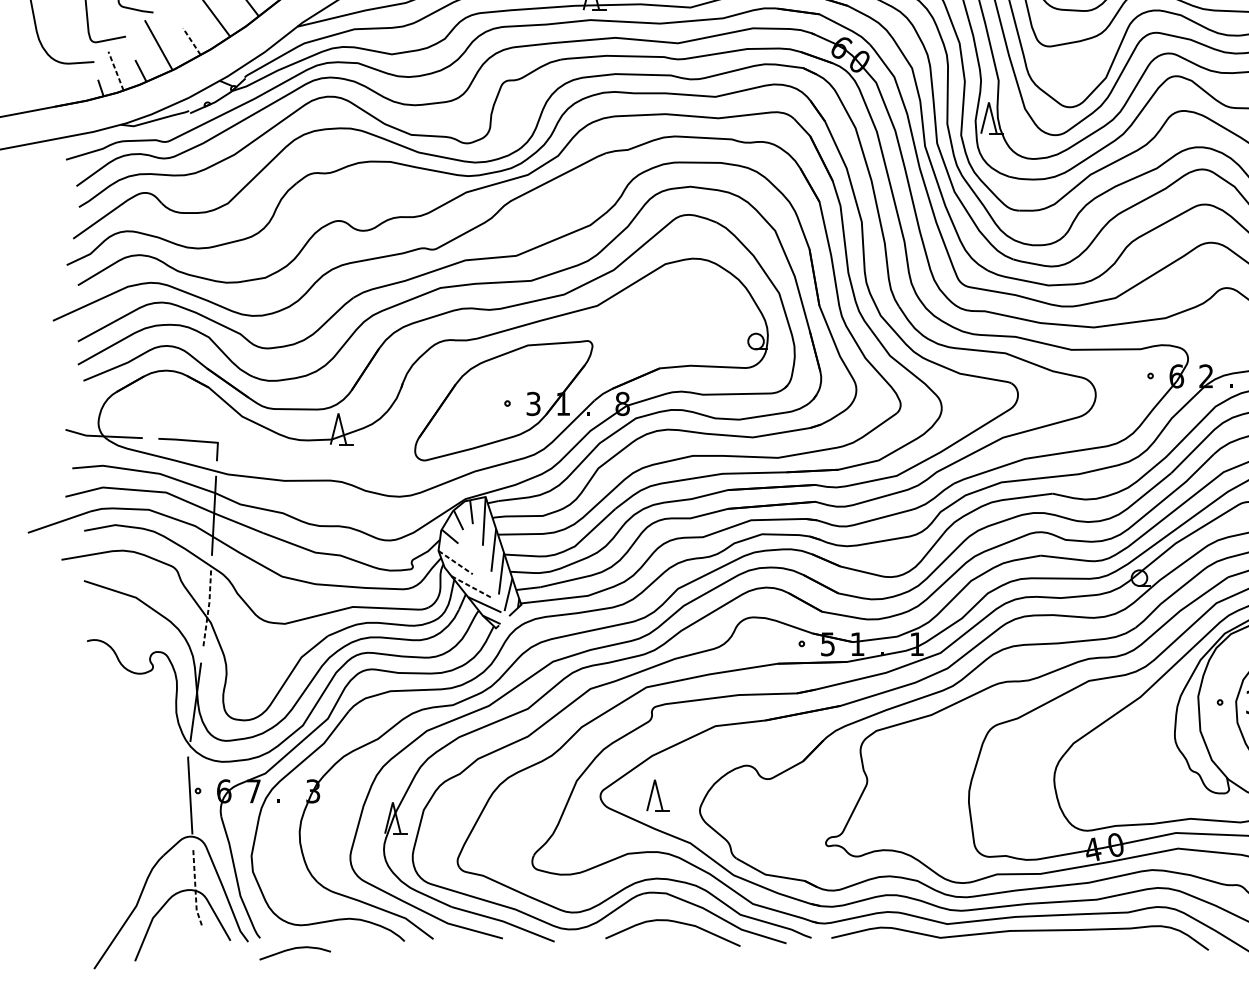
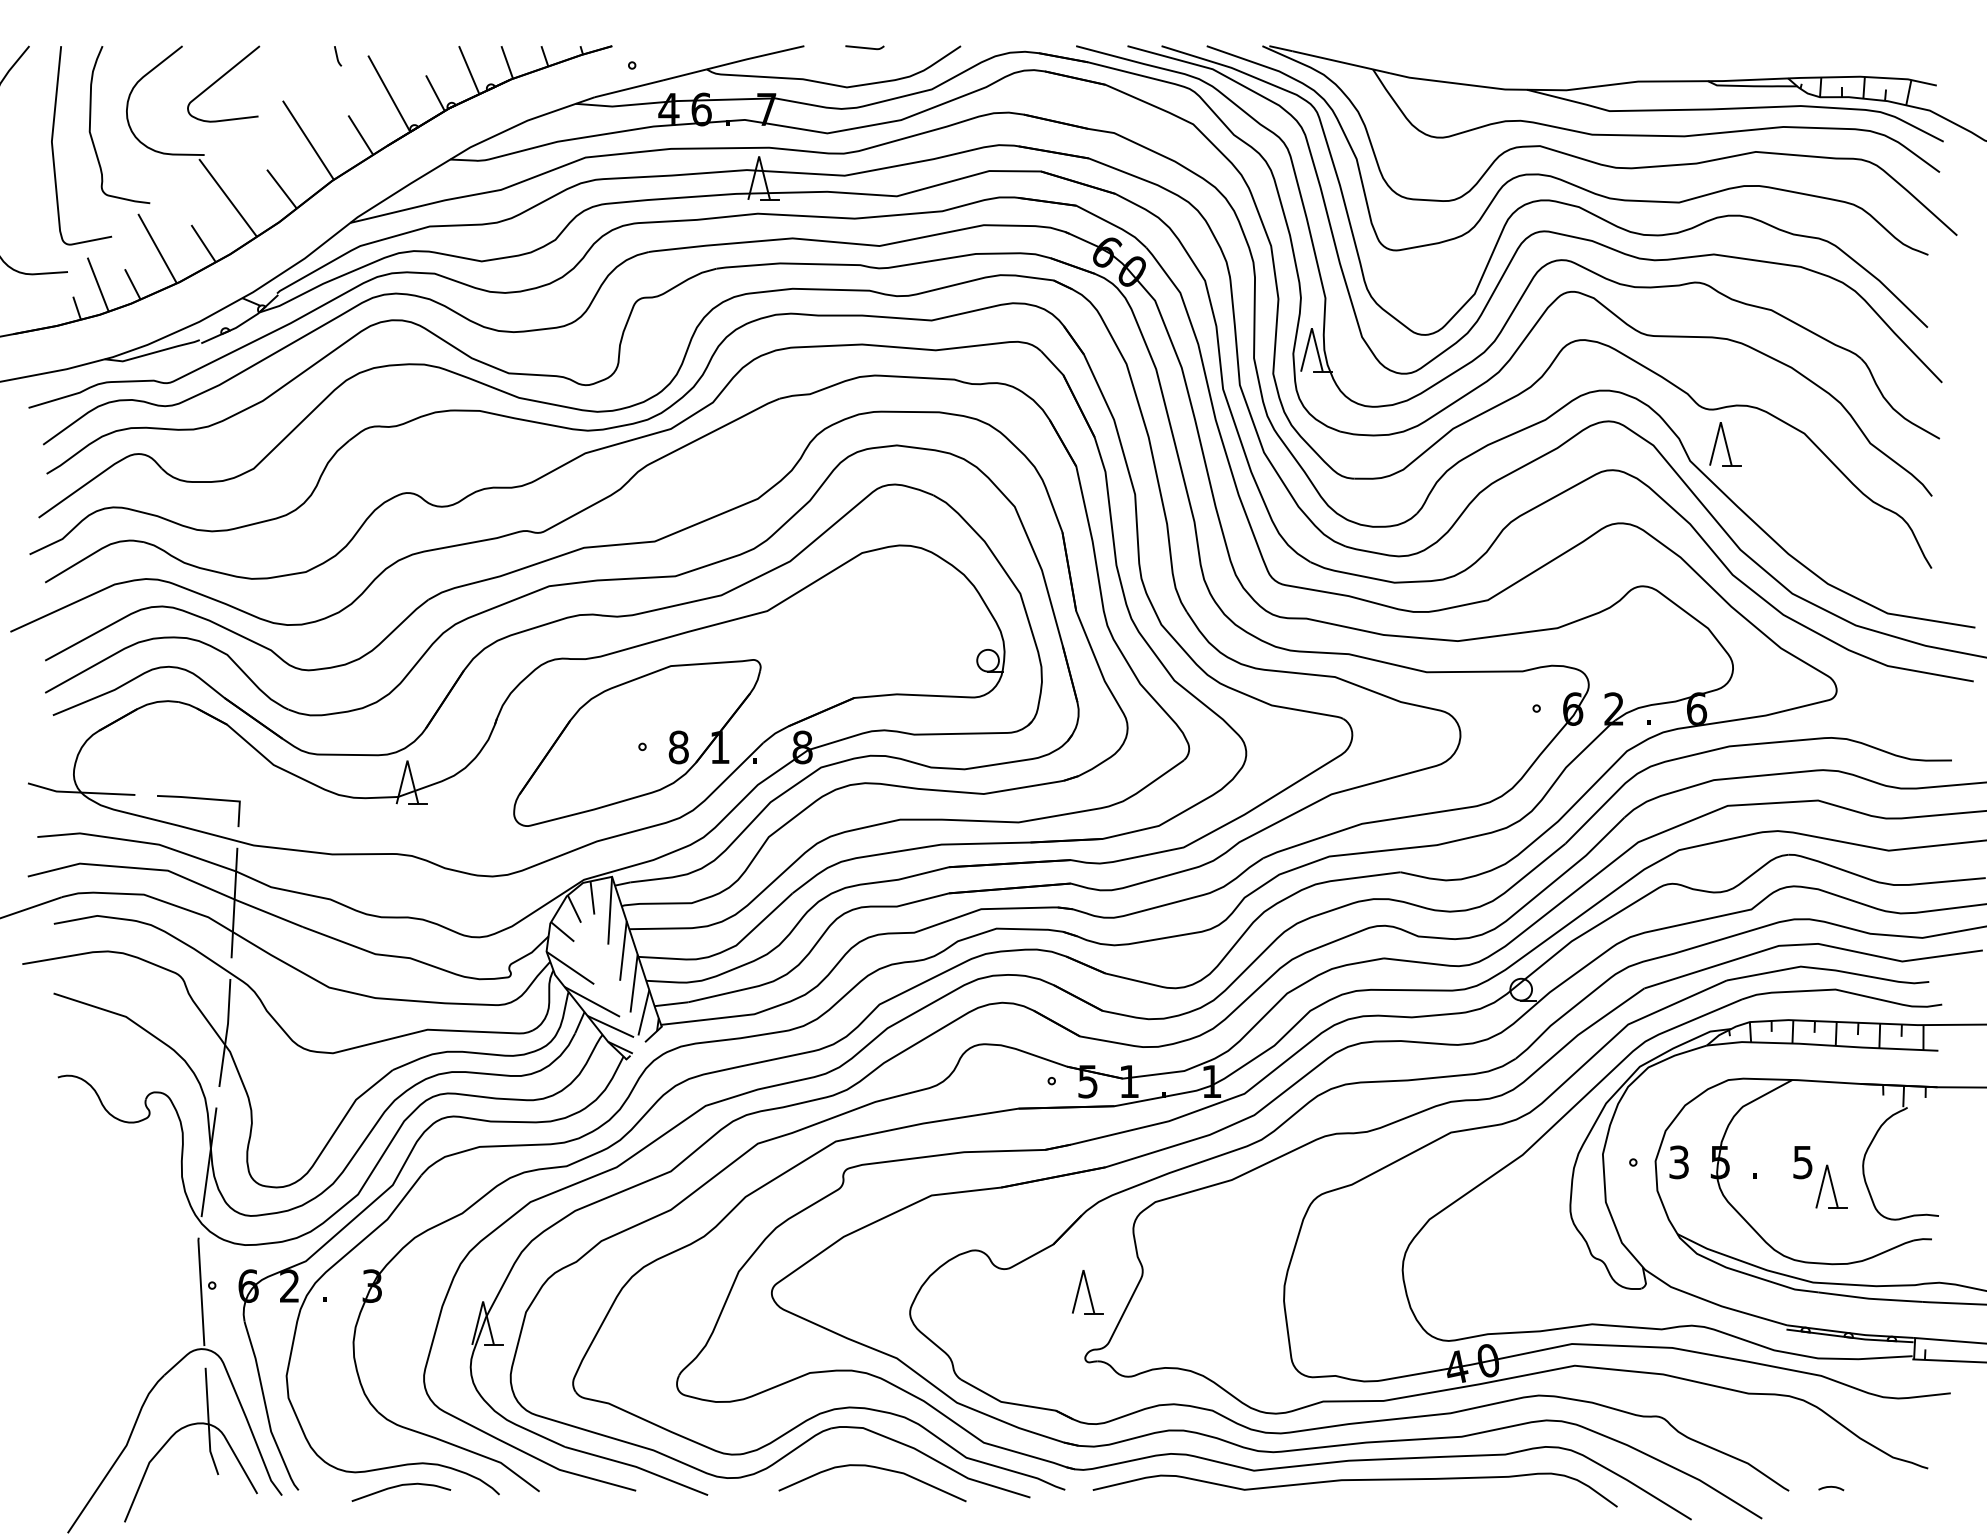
line: (191, 41) -> (203, 243), dashed -> solid
line: (116, 70) -> (98, 284), dashed -> solid
text: (533, 403) -> (678, 747), 3 -> 8
line: (455, 562) -> (570, 968), dashed -> solid
line: (471, 587) -> (592, 1002), dashed -> solid
line: (208, 608) -> (226, 1032), dashed -> solid
text: (253, 790) -> (289, 1285), 7 -> 2
part: (657, 795) -> (1087, 1292), moved
line: (195, 889) -> (208, 1422), dashed -> solid
curve: (295, 949) -> (401, 1486), moved

